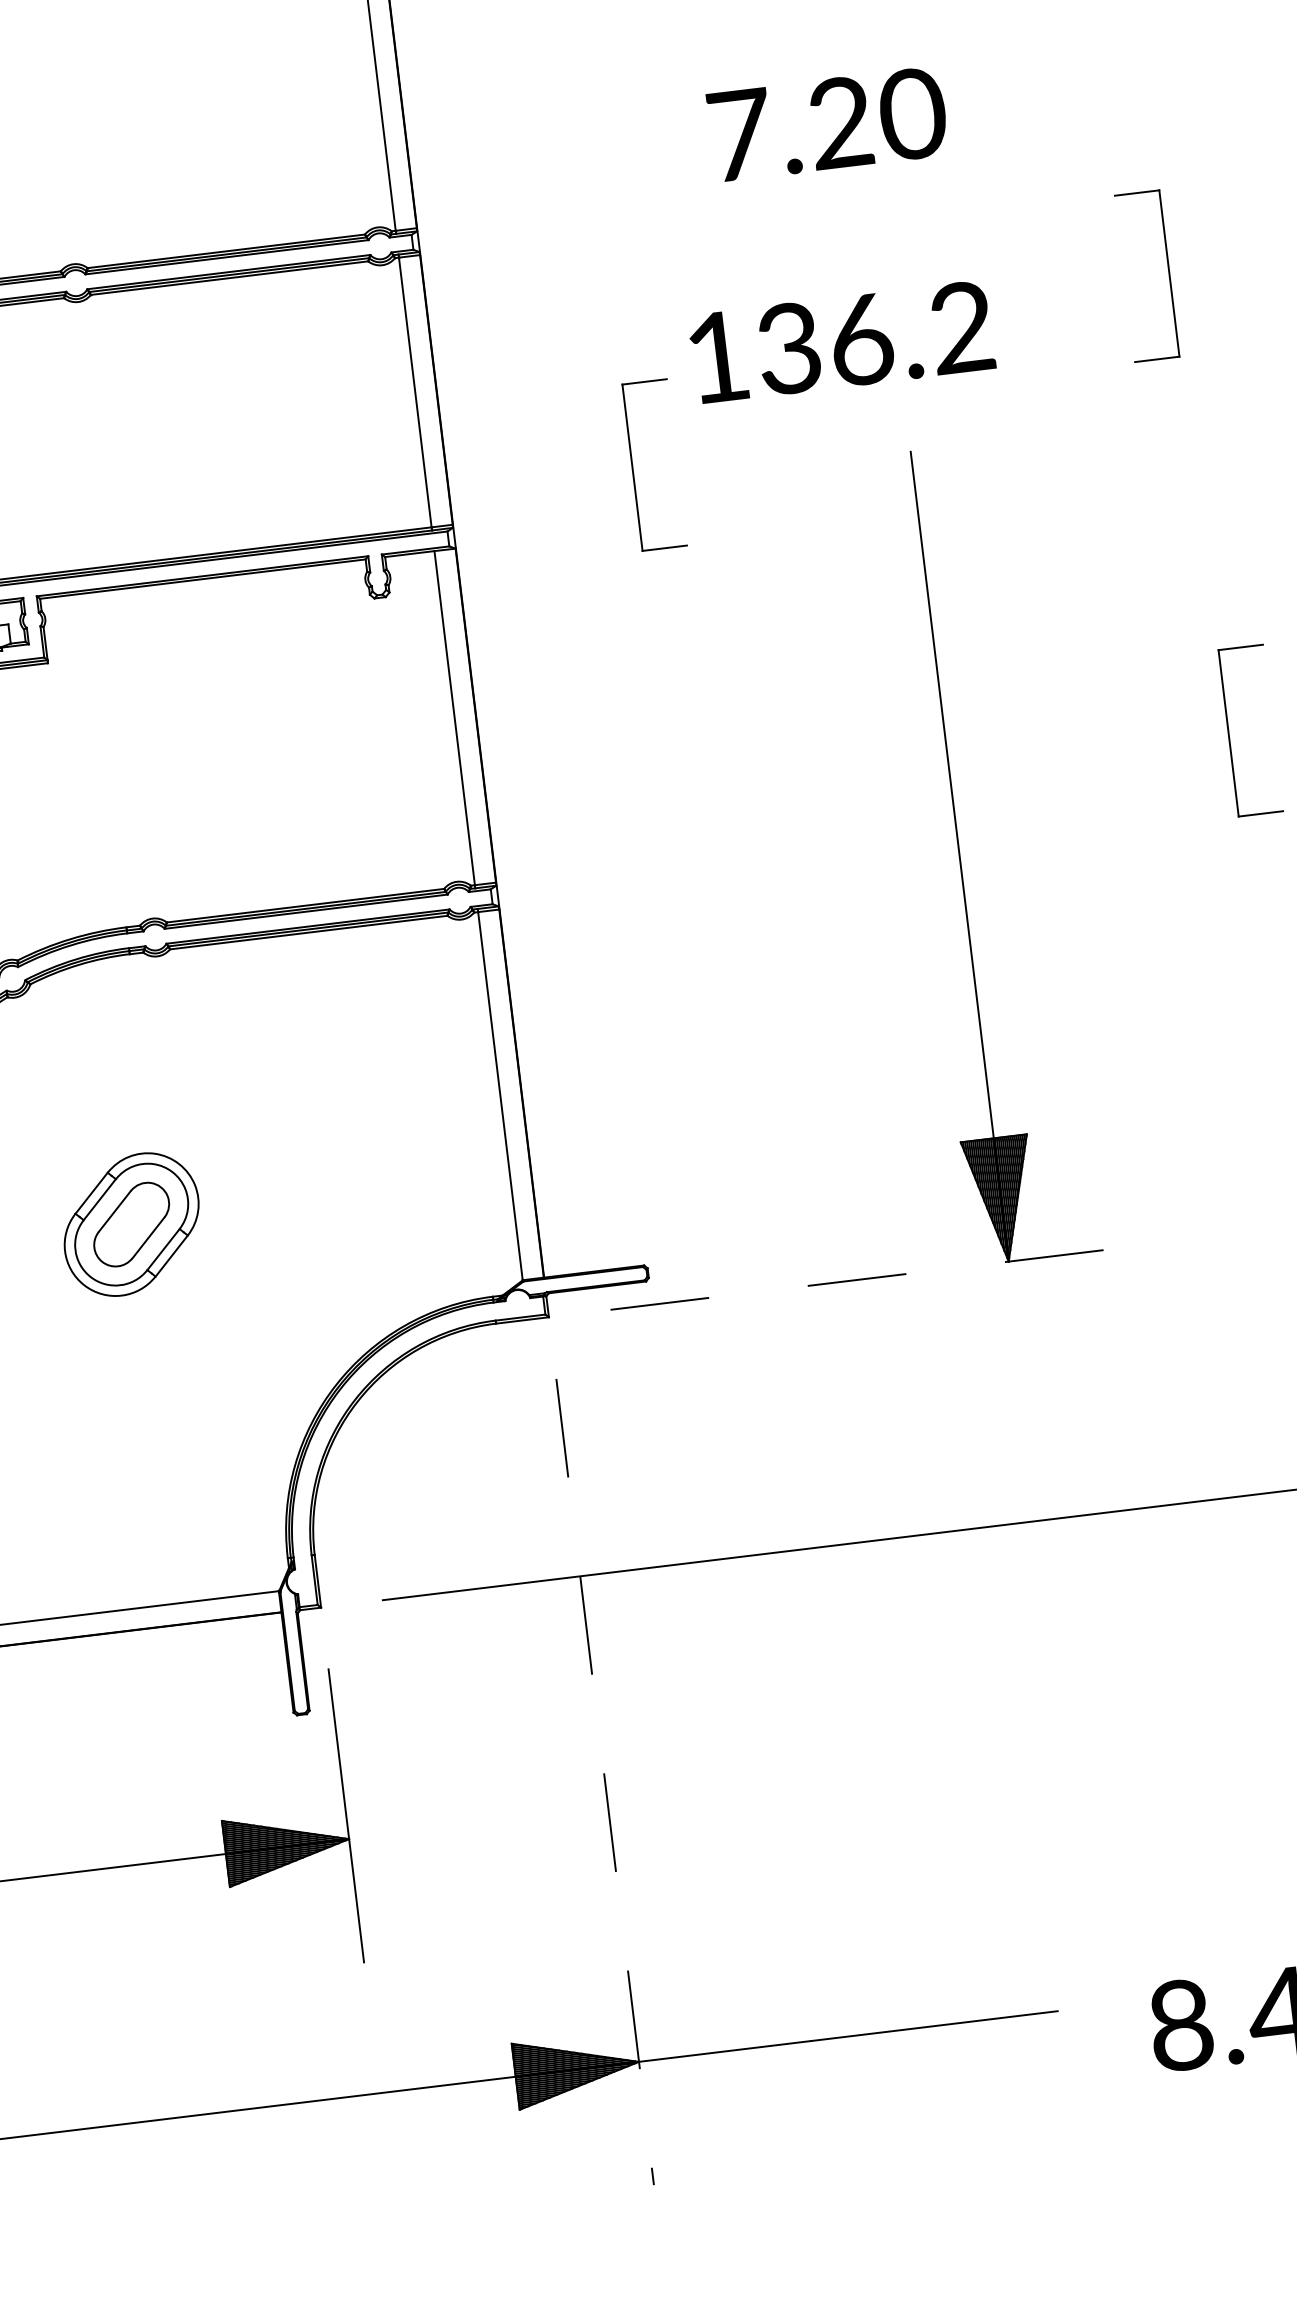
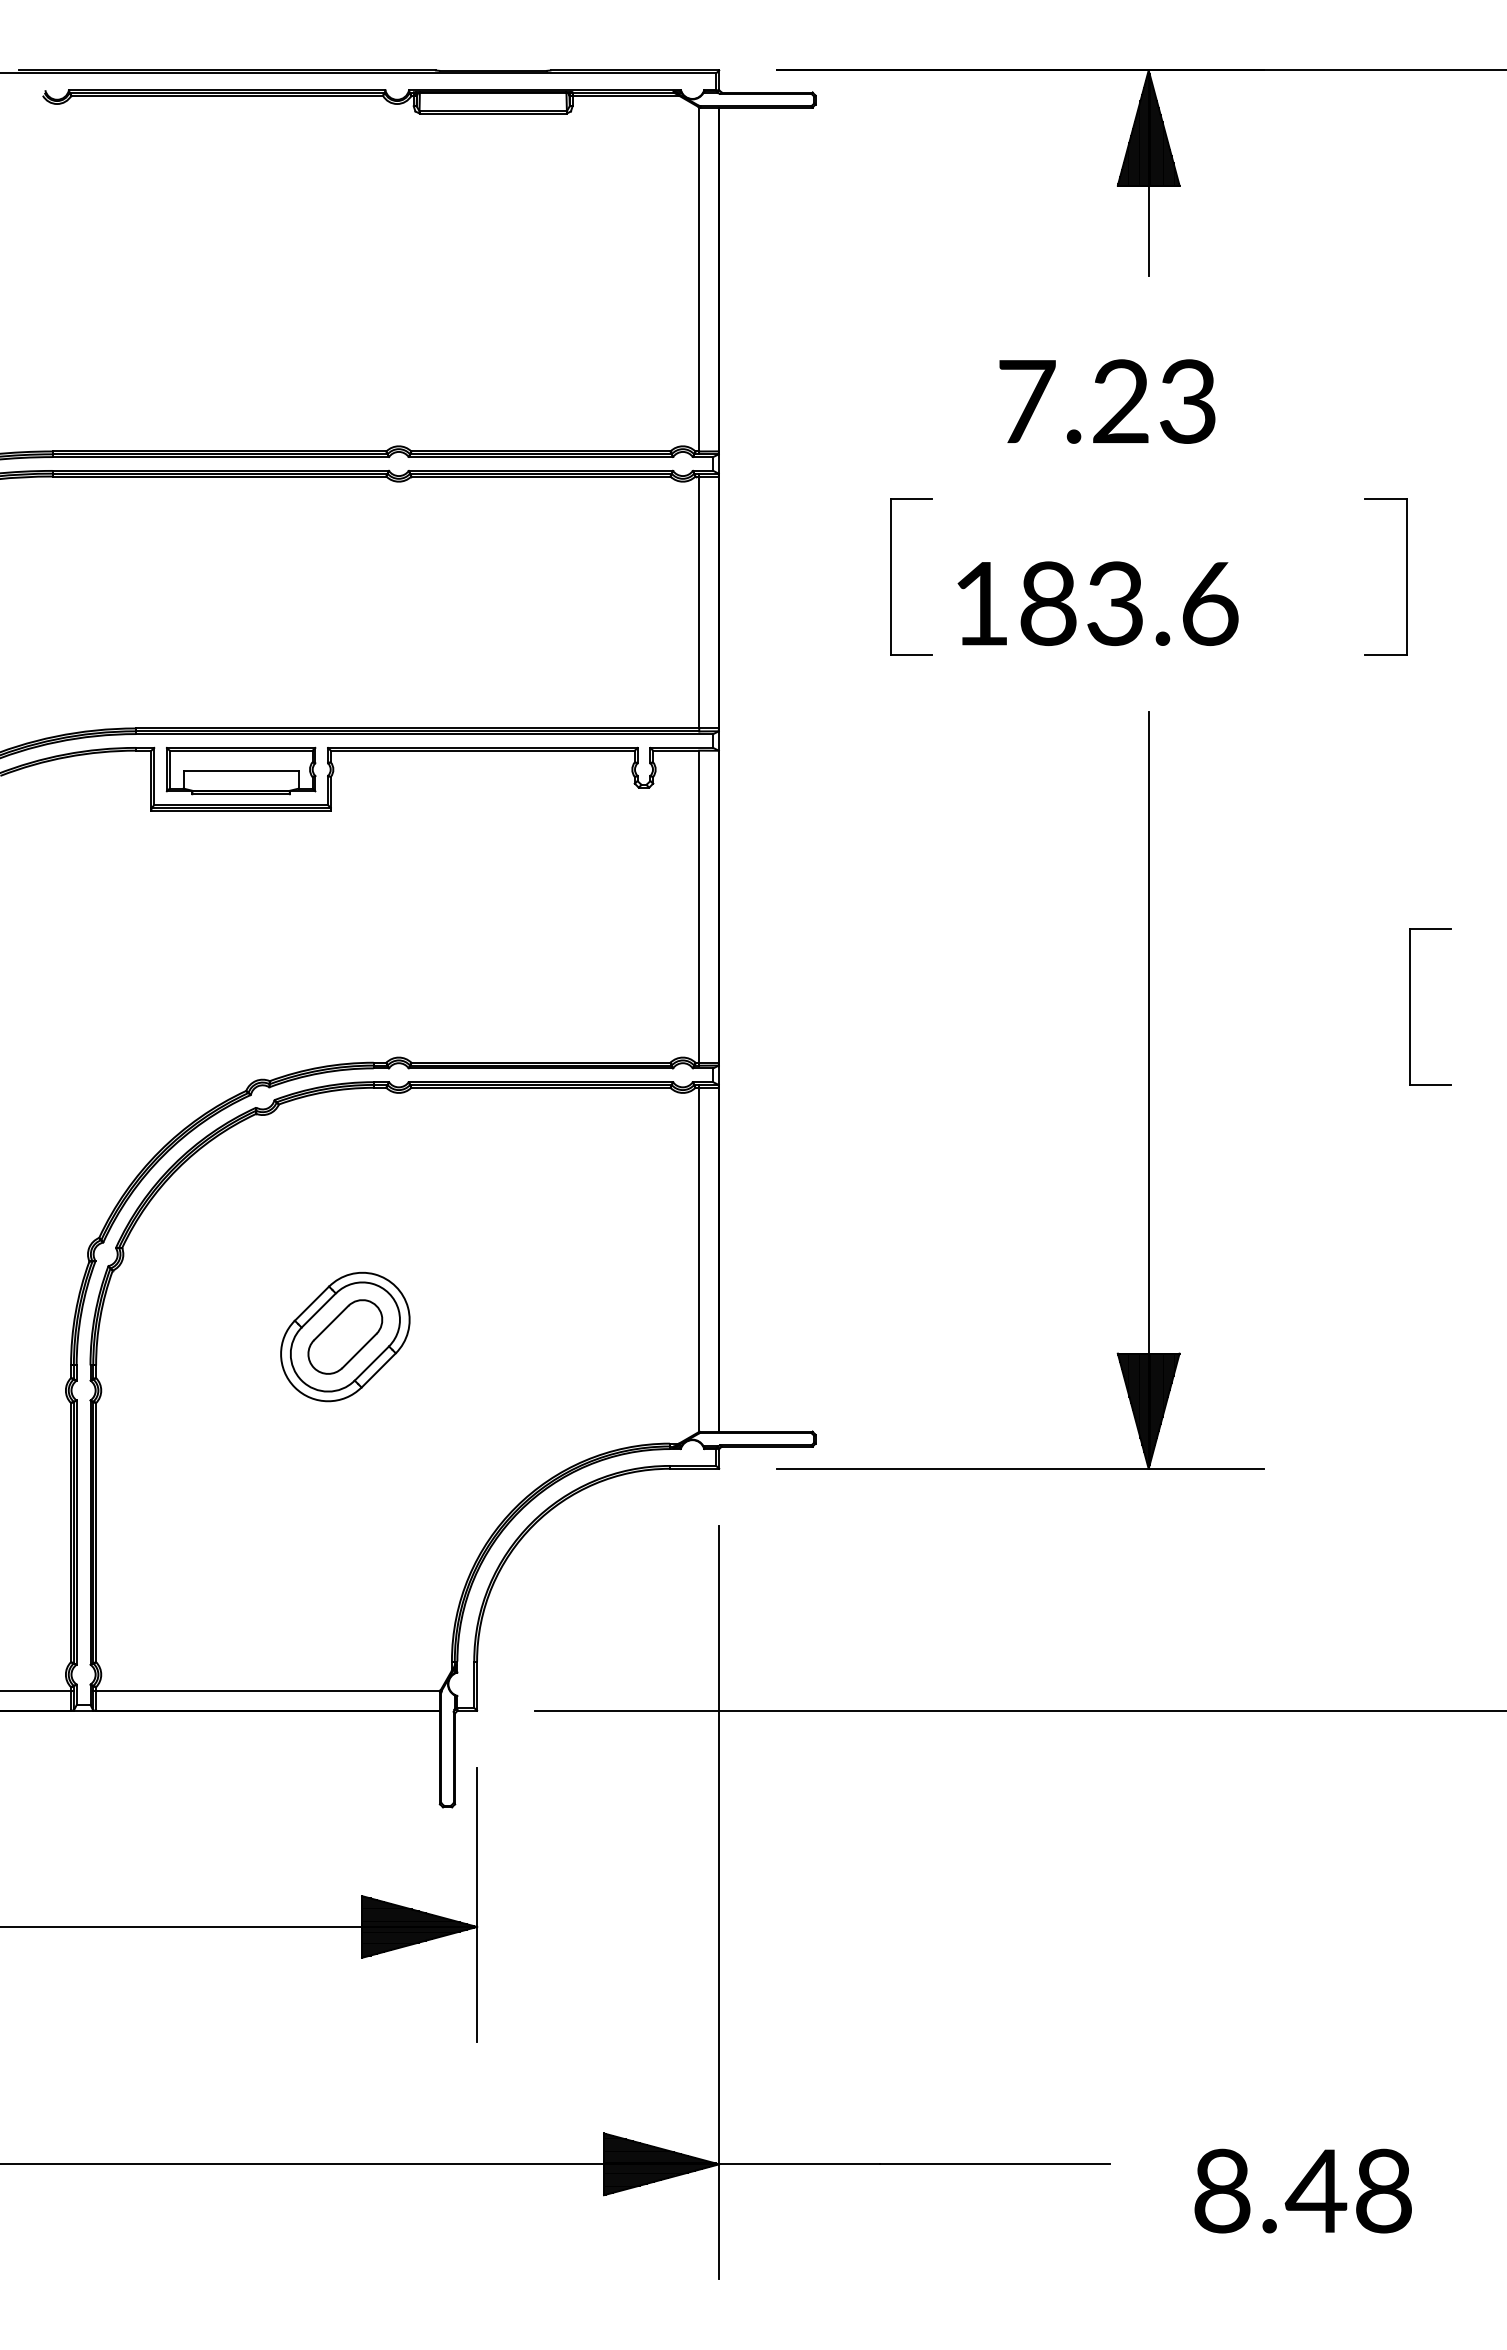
text: (913, 113) -> (1188, 401), 7.20 -> 7.23
text: (876, 337) -> (1129, 603), 136.2 -> 183.6
part: (633, 467) -> (891, 576), moved
line: (871, 1277) -> (1020, 1468), dashed -> solid
line: (605, 1781) -> (719, 1902), dashed -> solid

